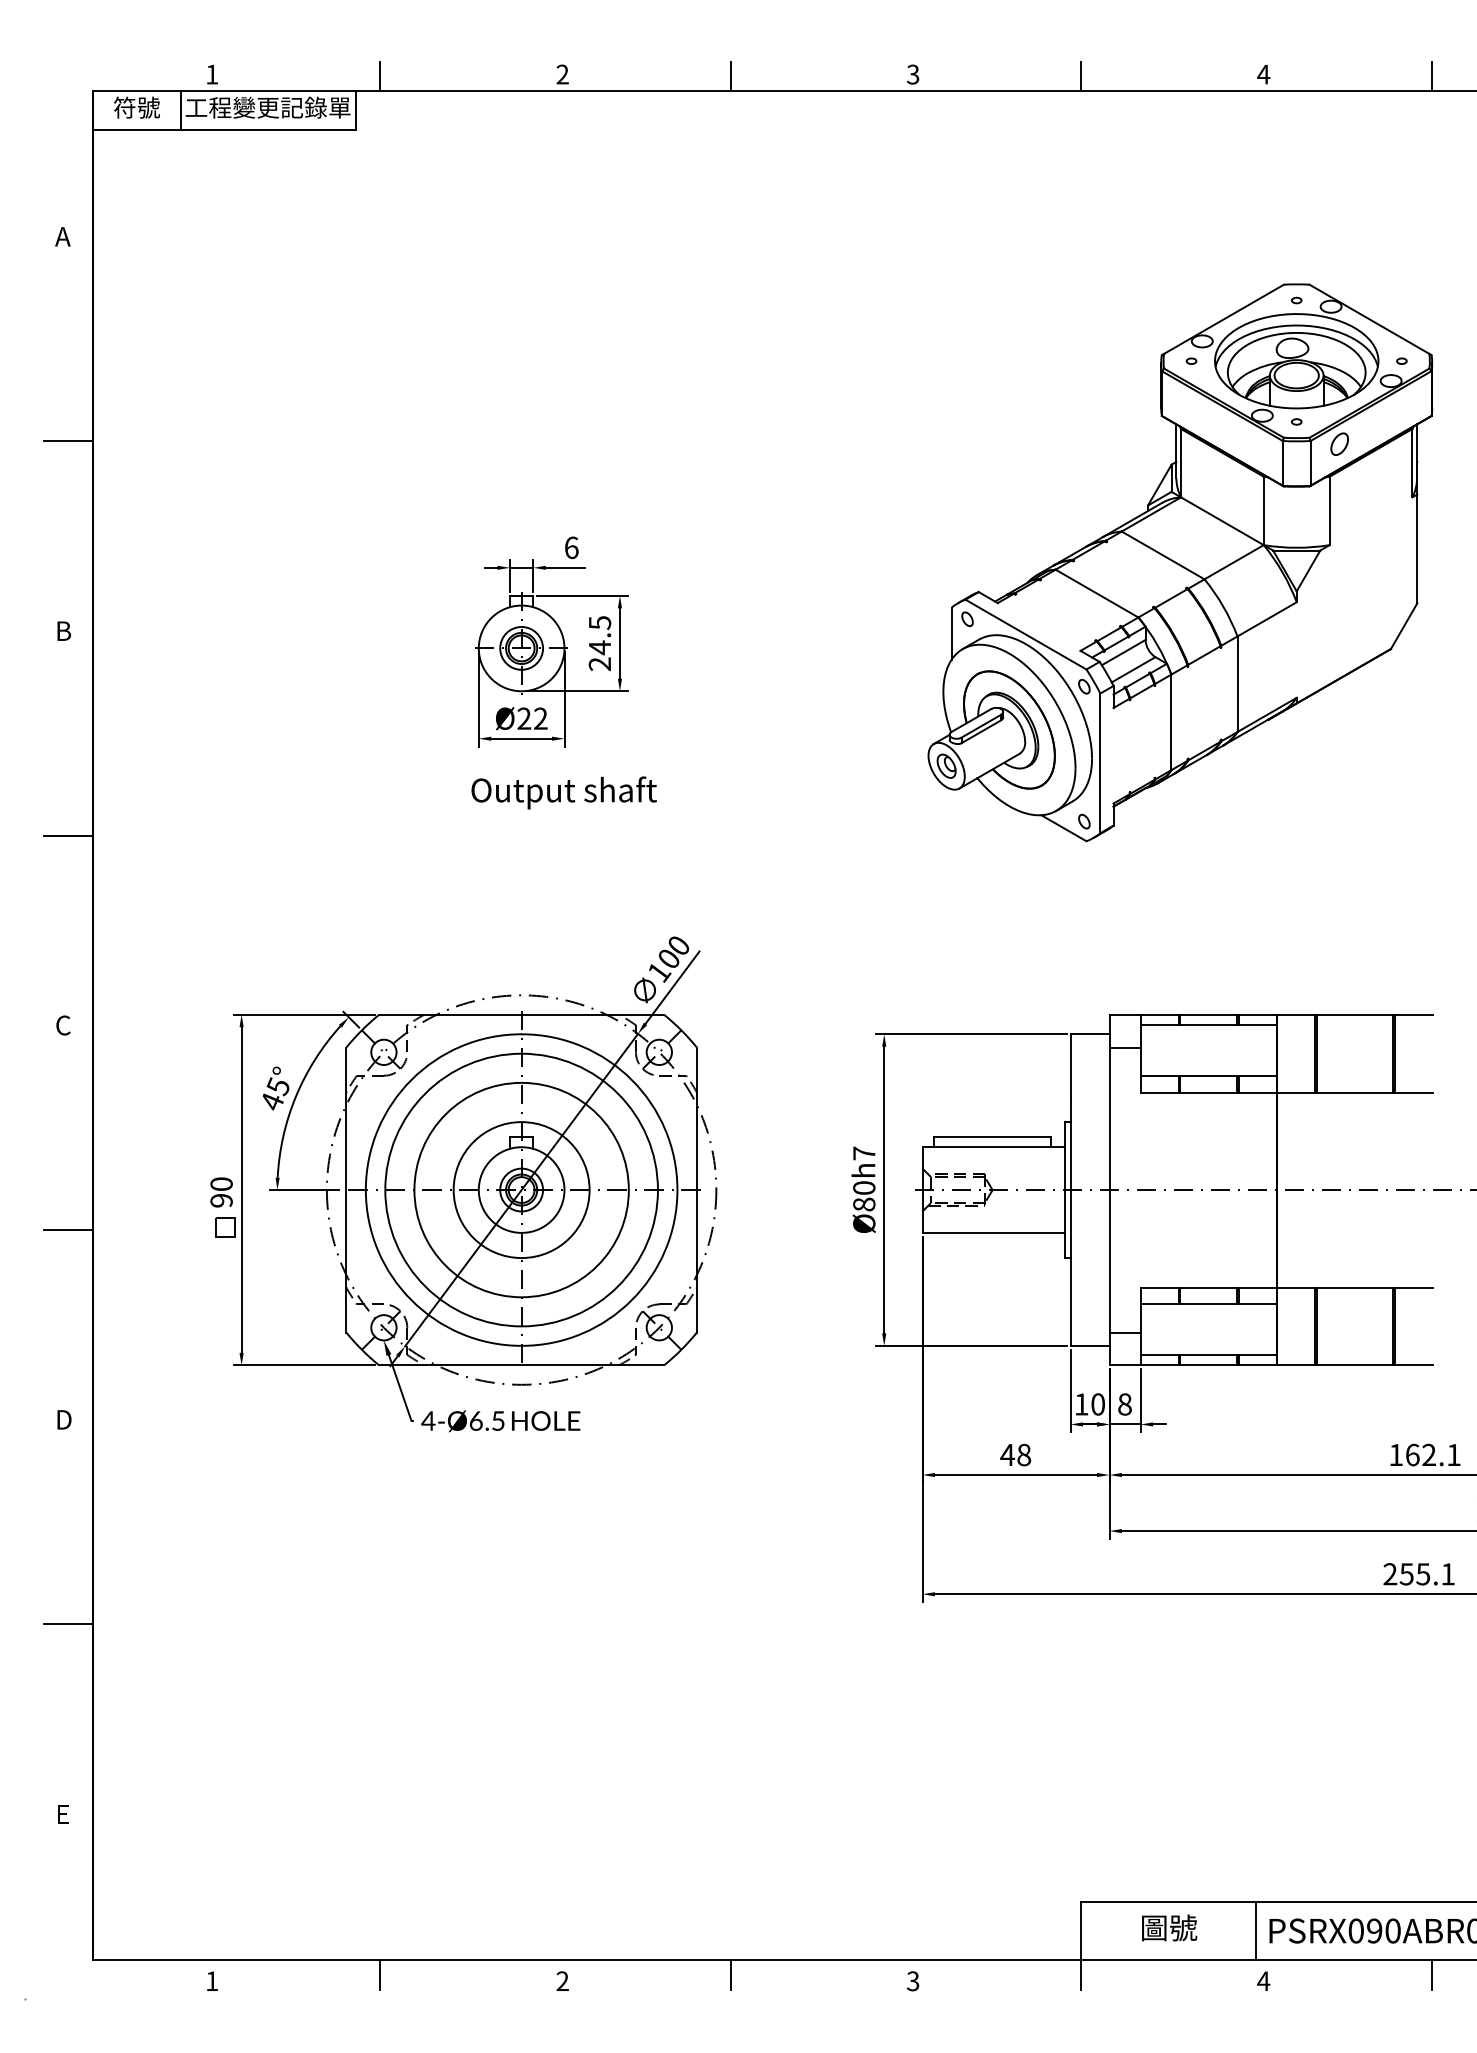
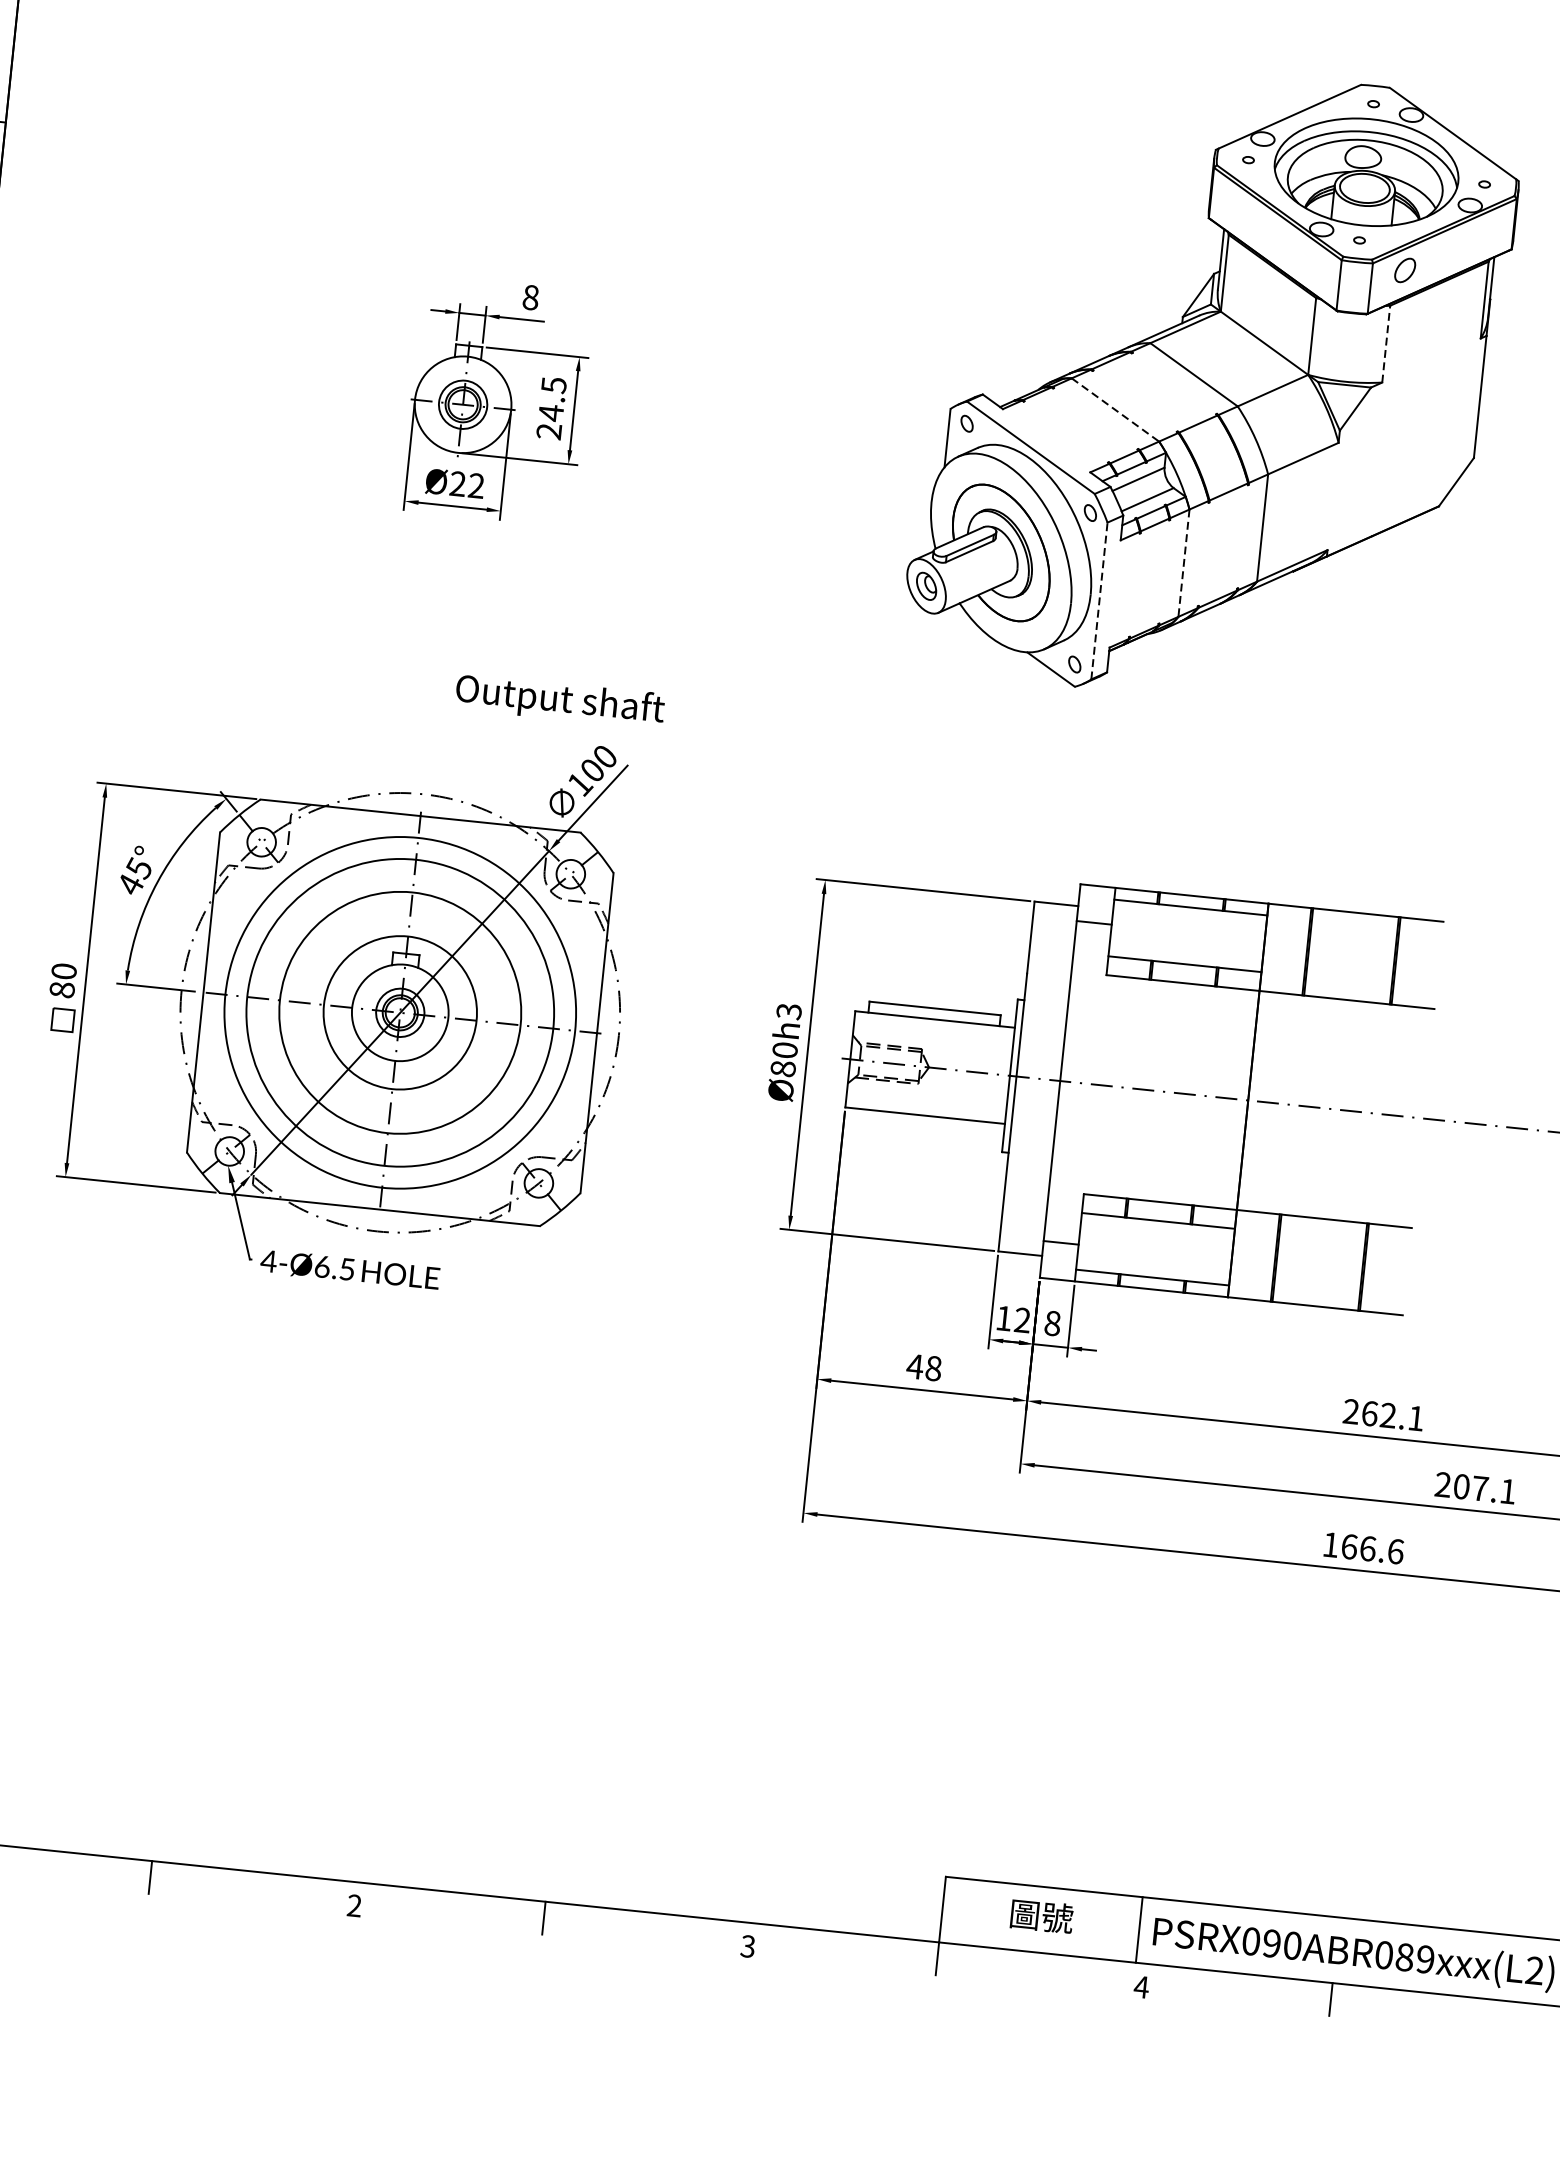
line: (1329, 510) -> (1386, 343), solid -> dashed
text: (571, 547) -> (530, 297), 6 -> 8
line: (1097, 593) -> (1115, 409), solid -> dashed
line: (1171, 722) -> (1184, 563), solid -> dashed
line: (1100, 763) -> (1099, 601), solid -> dashed
text: (563, 792) -> (559, 700), moved
text: (864, 1153) -> (789, 1011), Ø80h7 -> Ø80h3
text: (221, 1200) -> (62, 989), 90 -> 80
text: (1097, 1404) -> (1021, 1320), 10 -> 12
text: (1395, 1454) -> (1350, 1411), 162.1 -> 262.1
text: (1419, 1574) -> (1363, 1548), 255.1 -> 166.6

